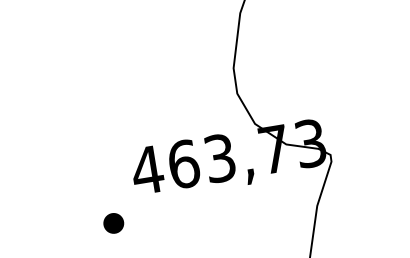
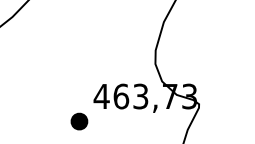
part: (113, 223) -> (79, 121), size x1.6

